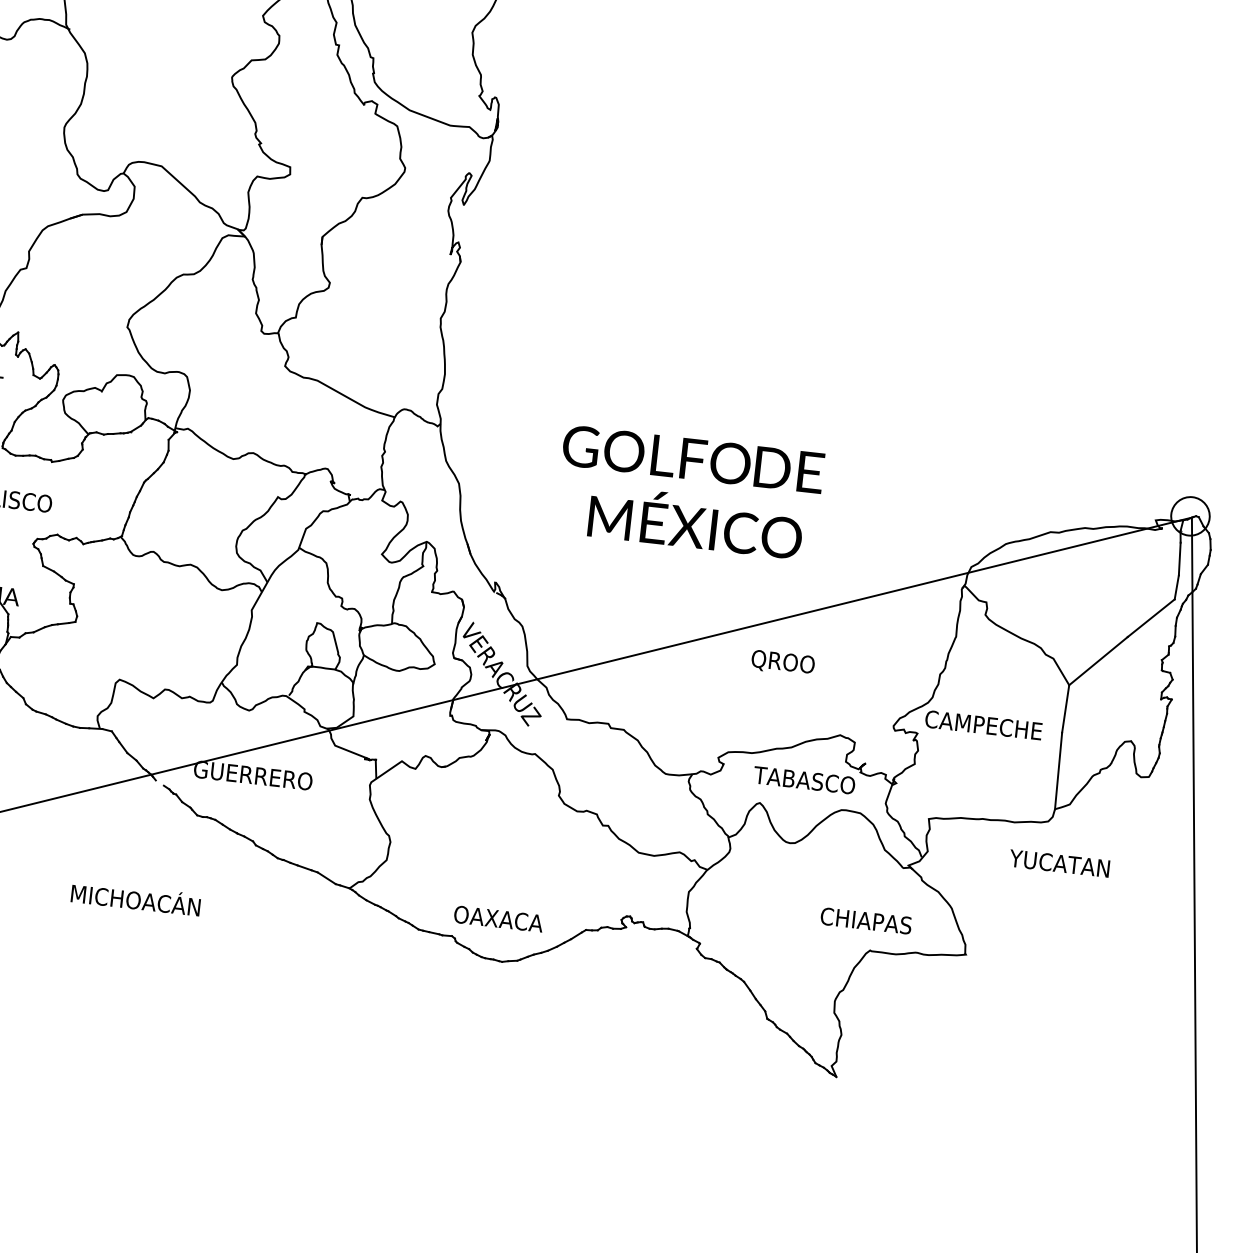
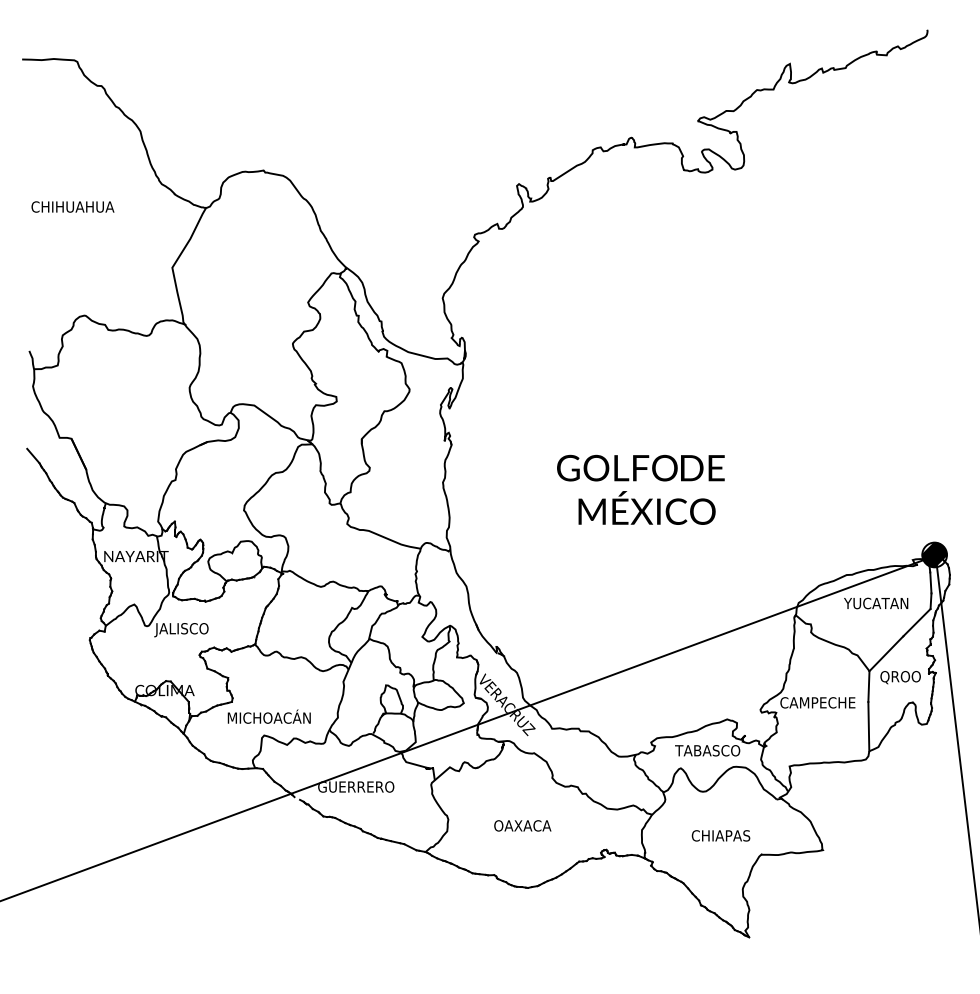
text: (688, 492) -> (640, 489), moved
hatch: (1190, 515) -> (934, 554), added
text: (782, 662) -> (900, 677), moved
text: (1060, 863) -> (876, 603), moved
text: (134, 898) -> (268, 716), moved
text: (498, 918) -> (522, 825), moved
text: (865, 920) -> (720, 835), moved

